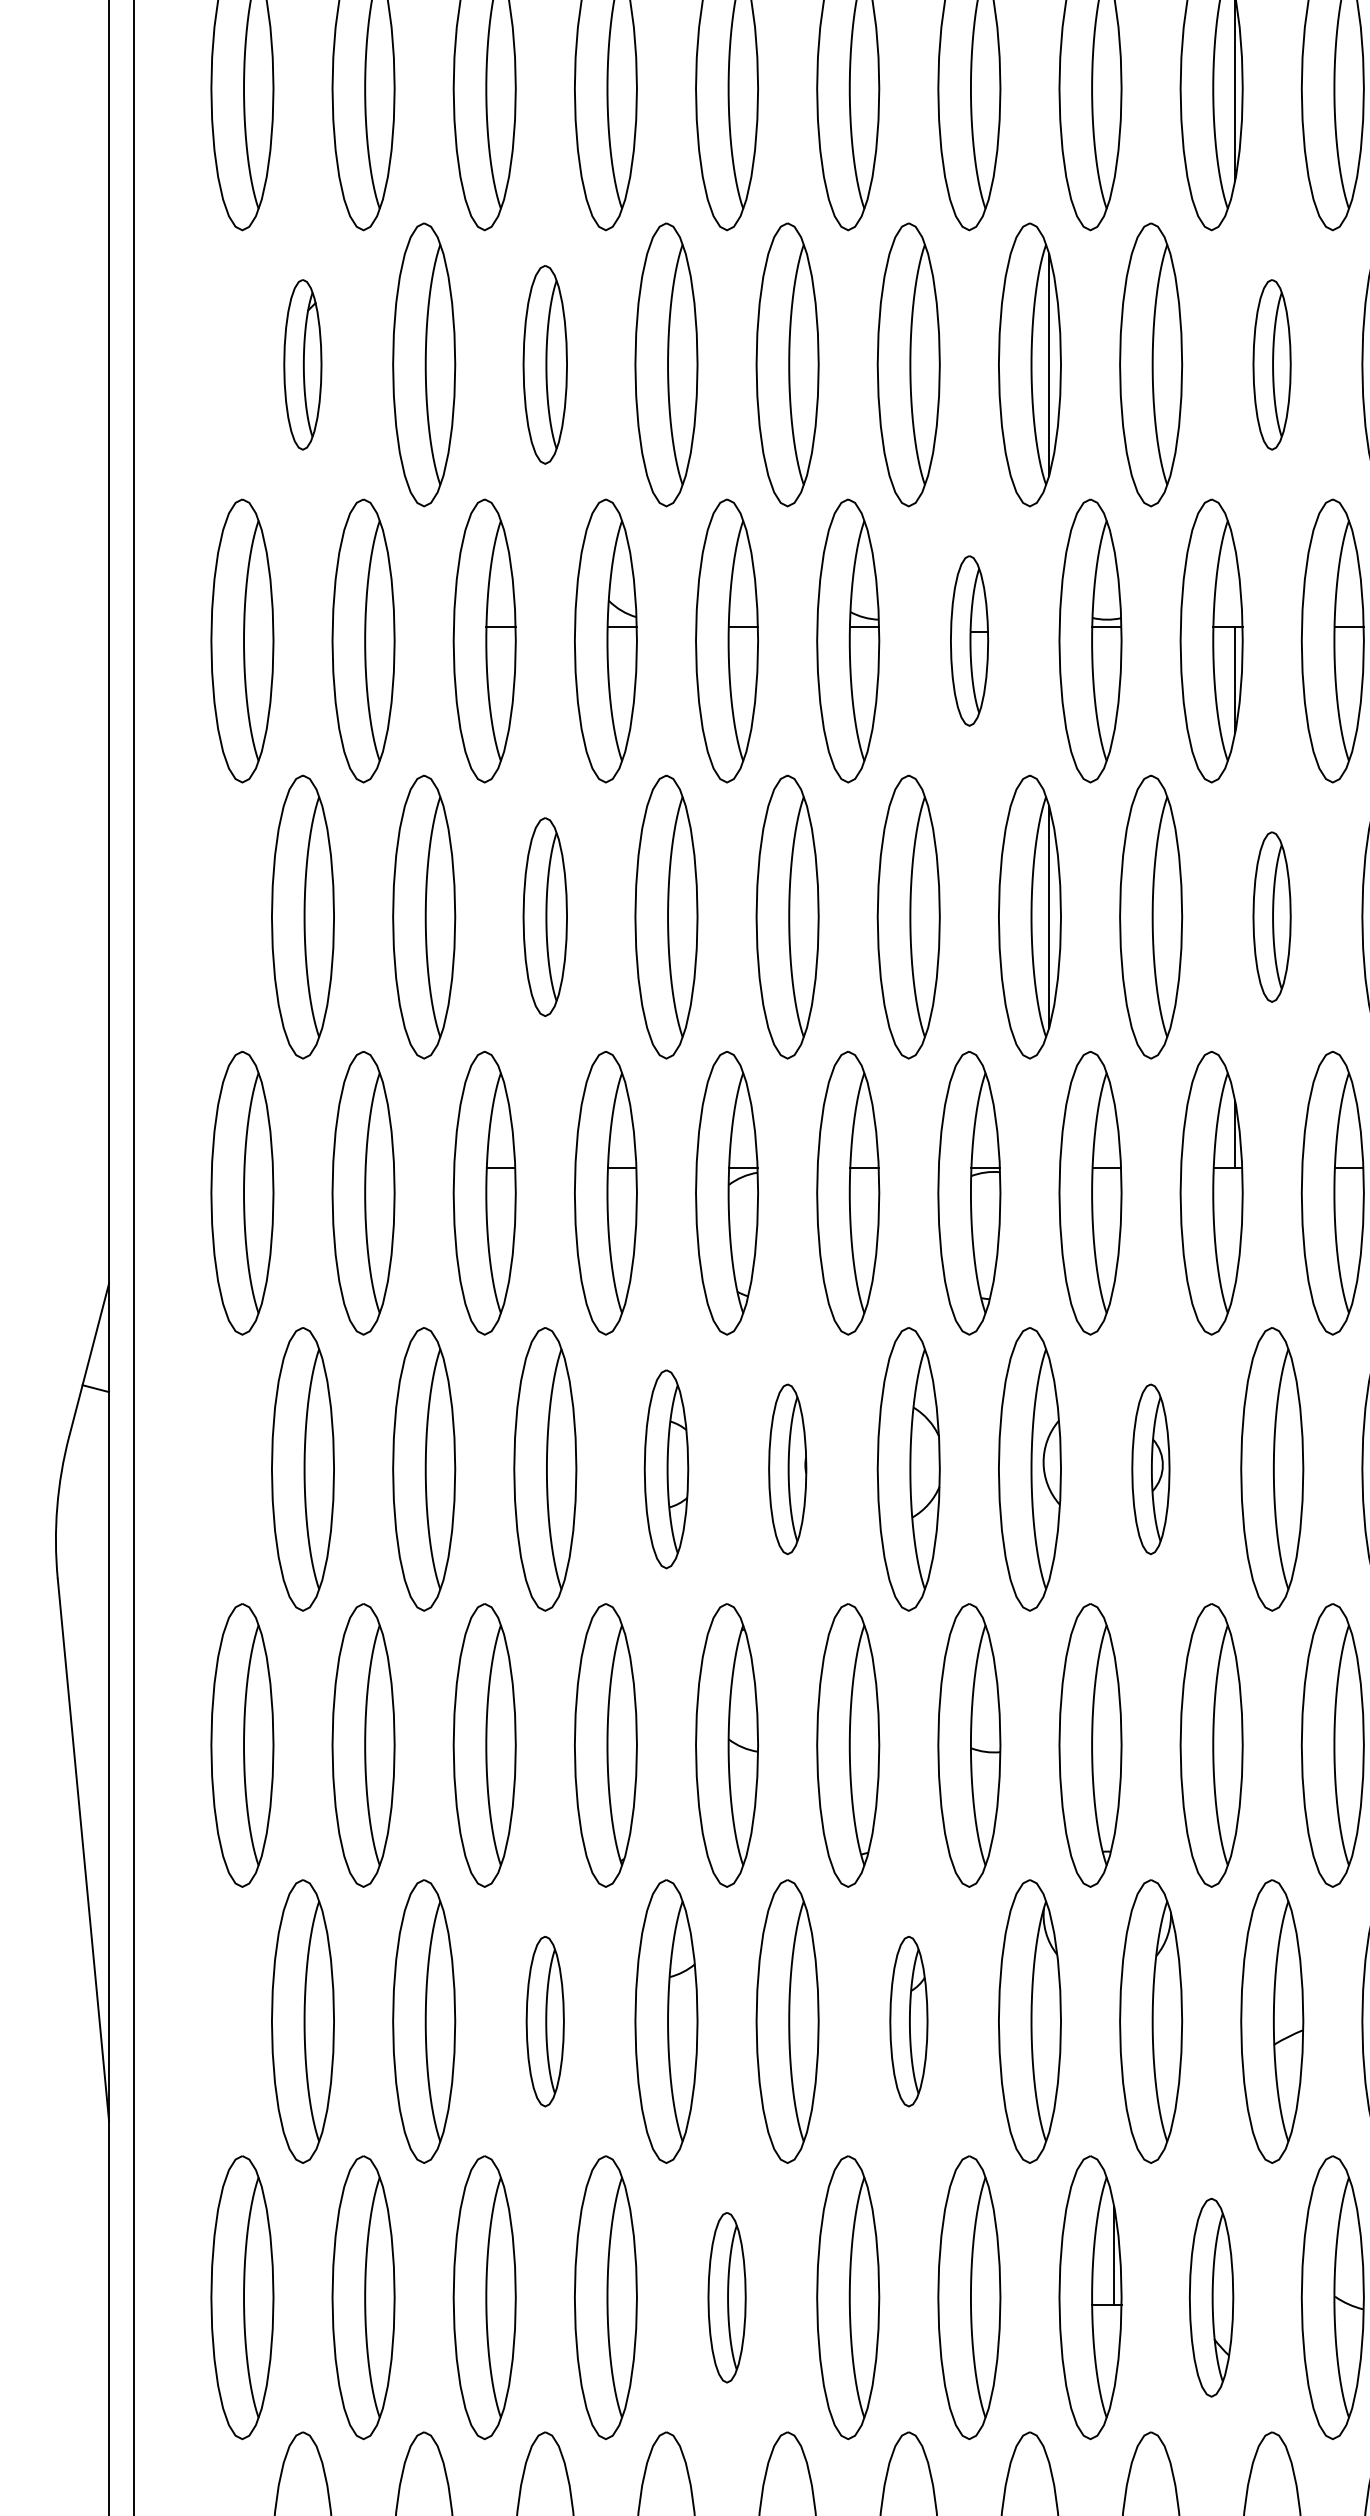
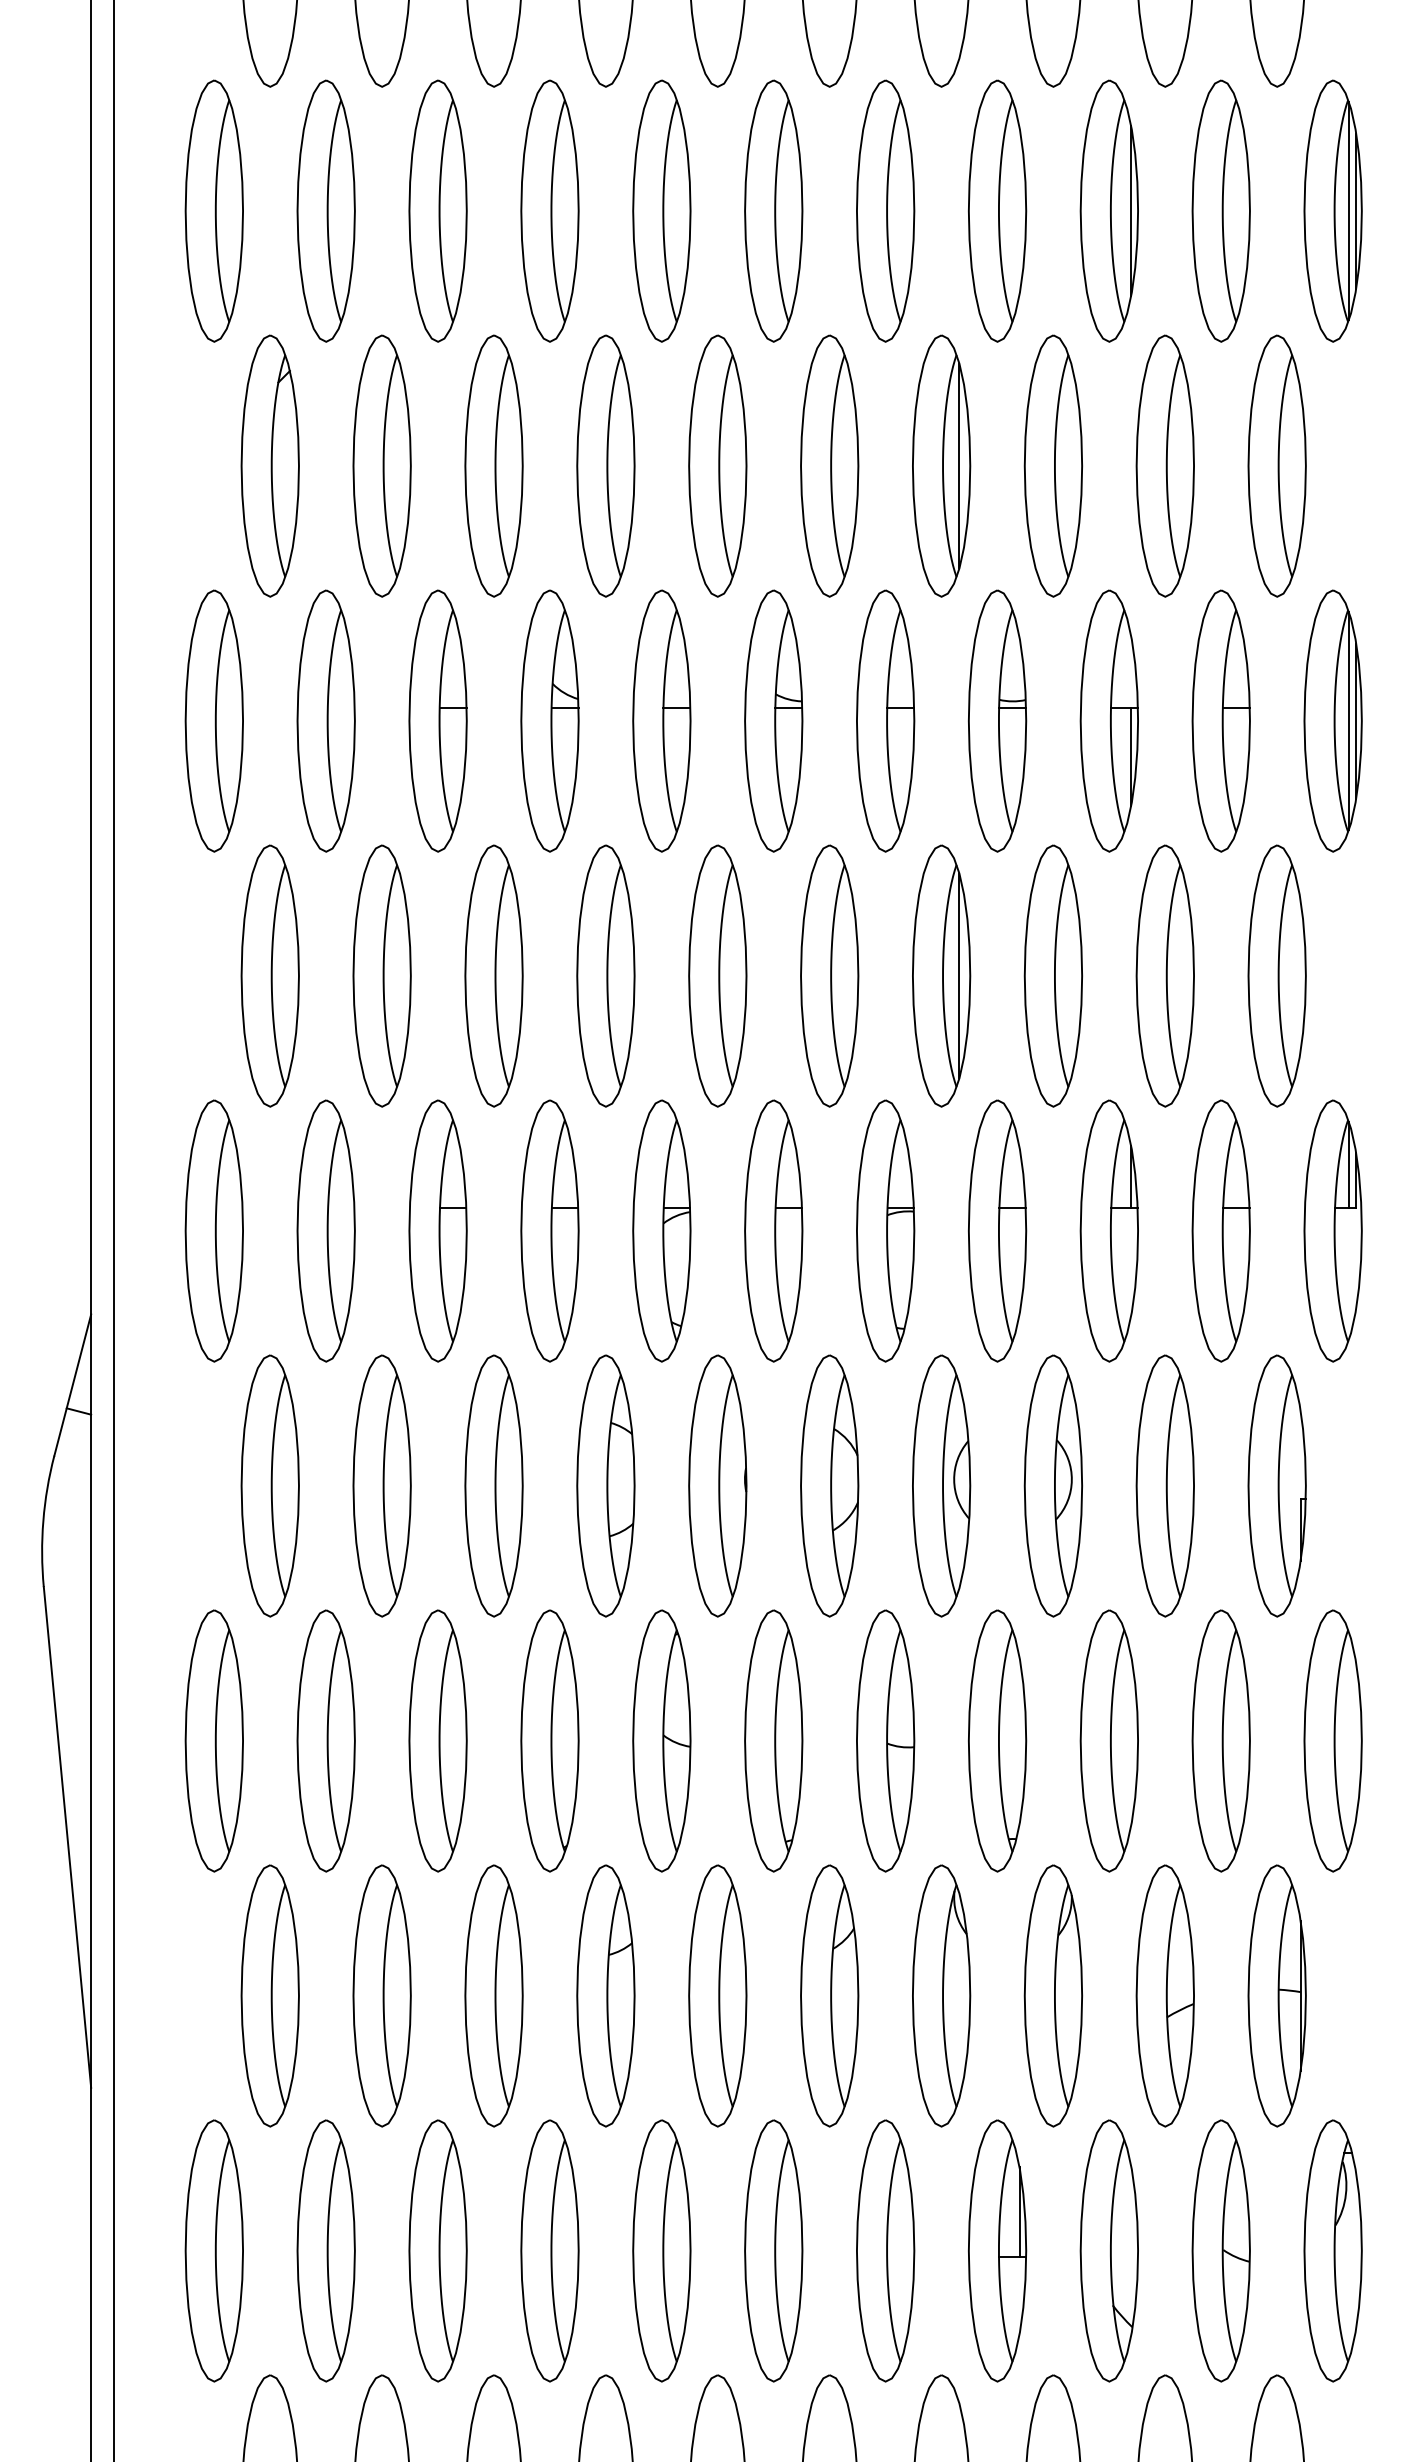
part: (302, 364) -> (269, 465), size x1.67
part: (544, 364) -> (493, 465), size x1.43
part: (1271, 364) -> (1164, 465), size x1.67
part: (969, 640) -> (885, 720), size x1.67
part: (544, 916) -> (493, 975), size x1.43
part: (1271, 916) -> (1164, 975), size x1.67
part: (666, 1468) -> (605, 1485), size x1.43
part: (787, 1468) -> (717, 1485), size x1.67
part: (1150, 1468) -> (1052, 1485), size x1.67
part: (544, 2021) -> (493, 1995), size x1.67
part: (908, 2021) -> (829, 1995), size x1.67
part: (726, 2297) -> (661, 2250), size x1.67
part: (1210, 2297) -> (1108, 2250), size x1.43

